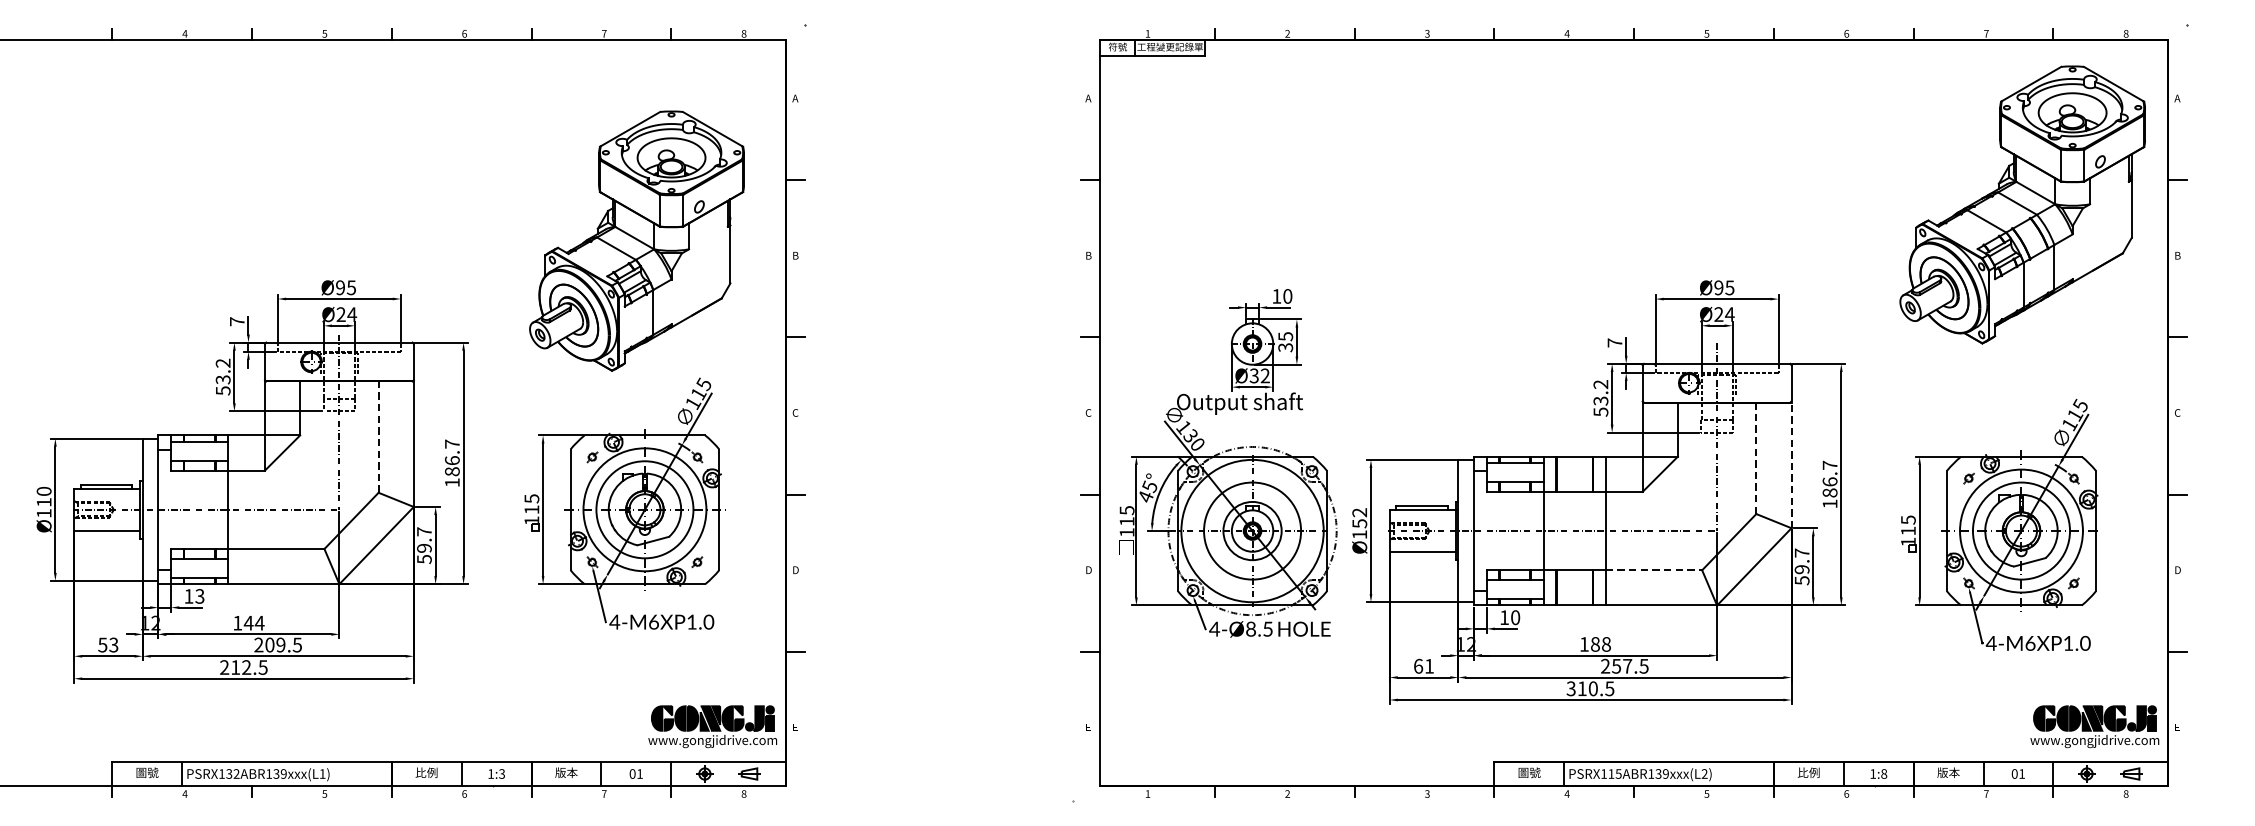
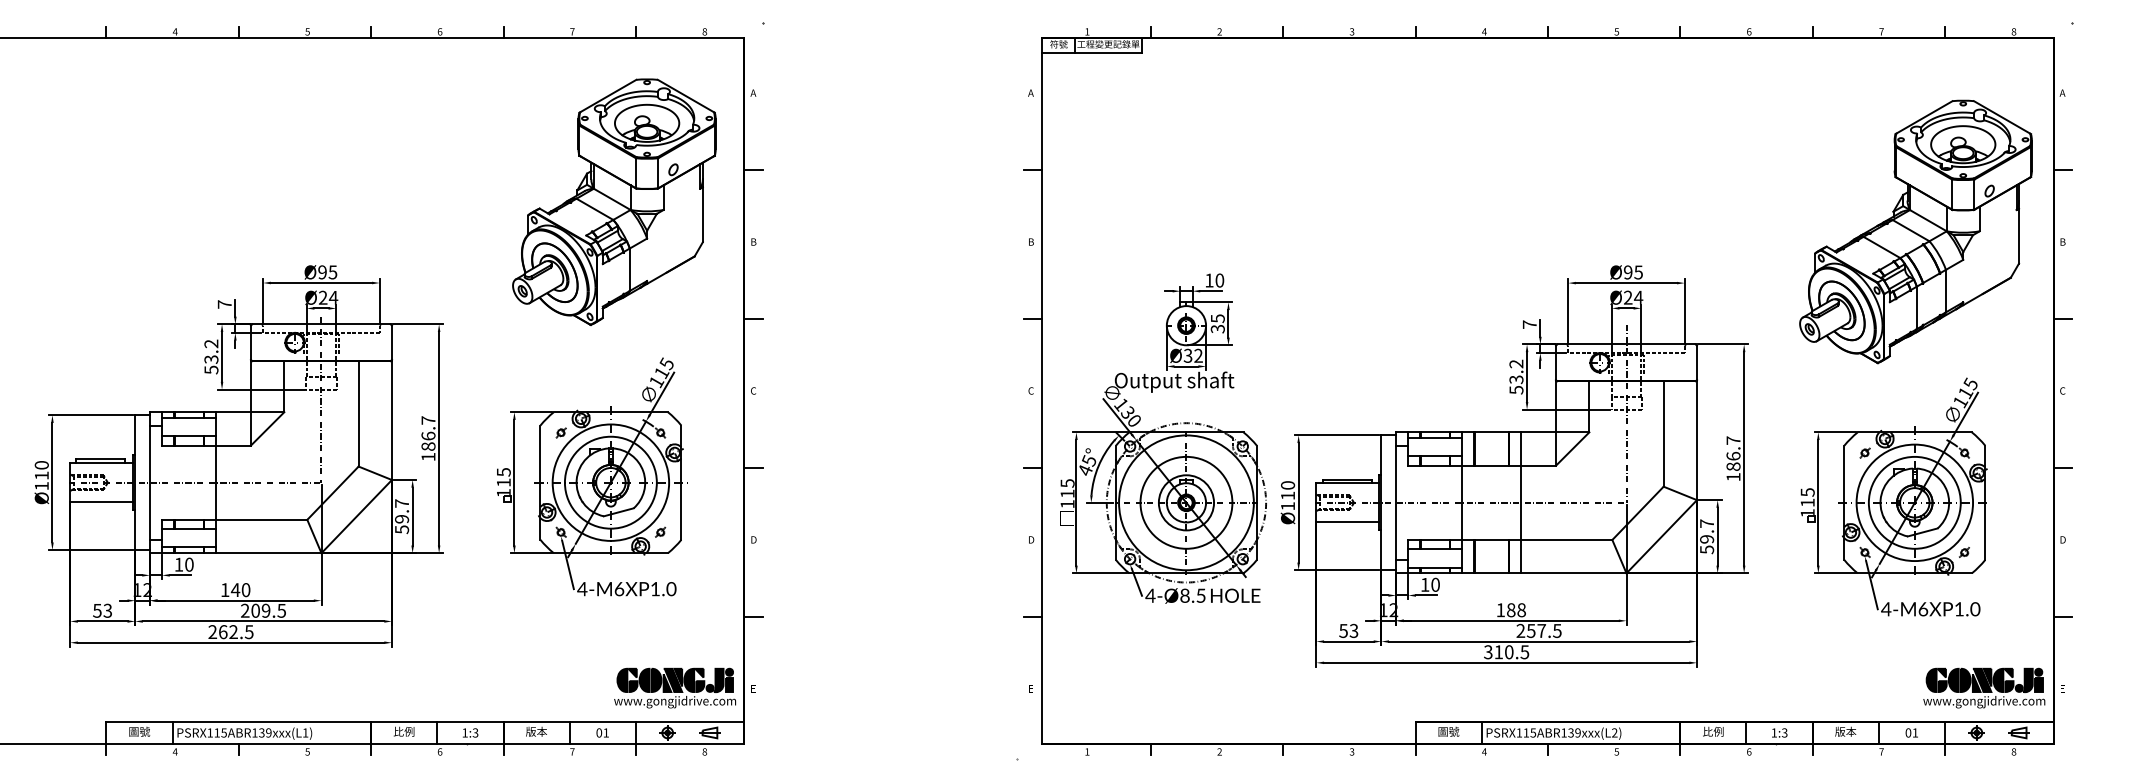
part: (2022, 204) -> (1915, 231), moved
part: (637, 240) -> (614, 201), moved
line: (378, 436) -> (358, 413), dashed -> solid
line: (1756, 457) -> (1663, 433), dashed -> solid
line: (1791, 465) -> (1696, 440), dashed -> solid
text: (1360, 518) -> (1288, 490), Ø152 -> Ø110
line: (1653, 570) -> (1566, 540), dashed -> solid
text: (200, 596) -> (189, 564), 13 -> 10
text: (259, 623) -> (245, 590), 144 -> 140
text: (1423, 665) -> (1348, 630), 61 -> 53
text: (235, 667) -> (223, 632), 212.5 -> 262.5
text: (232, 773) -> (220, 732), PSRX132ABR139xxx(L1) -> PSRX115ABR139xxx(L1)
text: (1883, 773) -> (1784, 732), 1:8 -> 1:3

